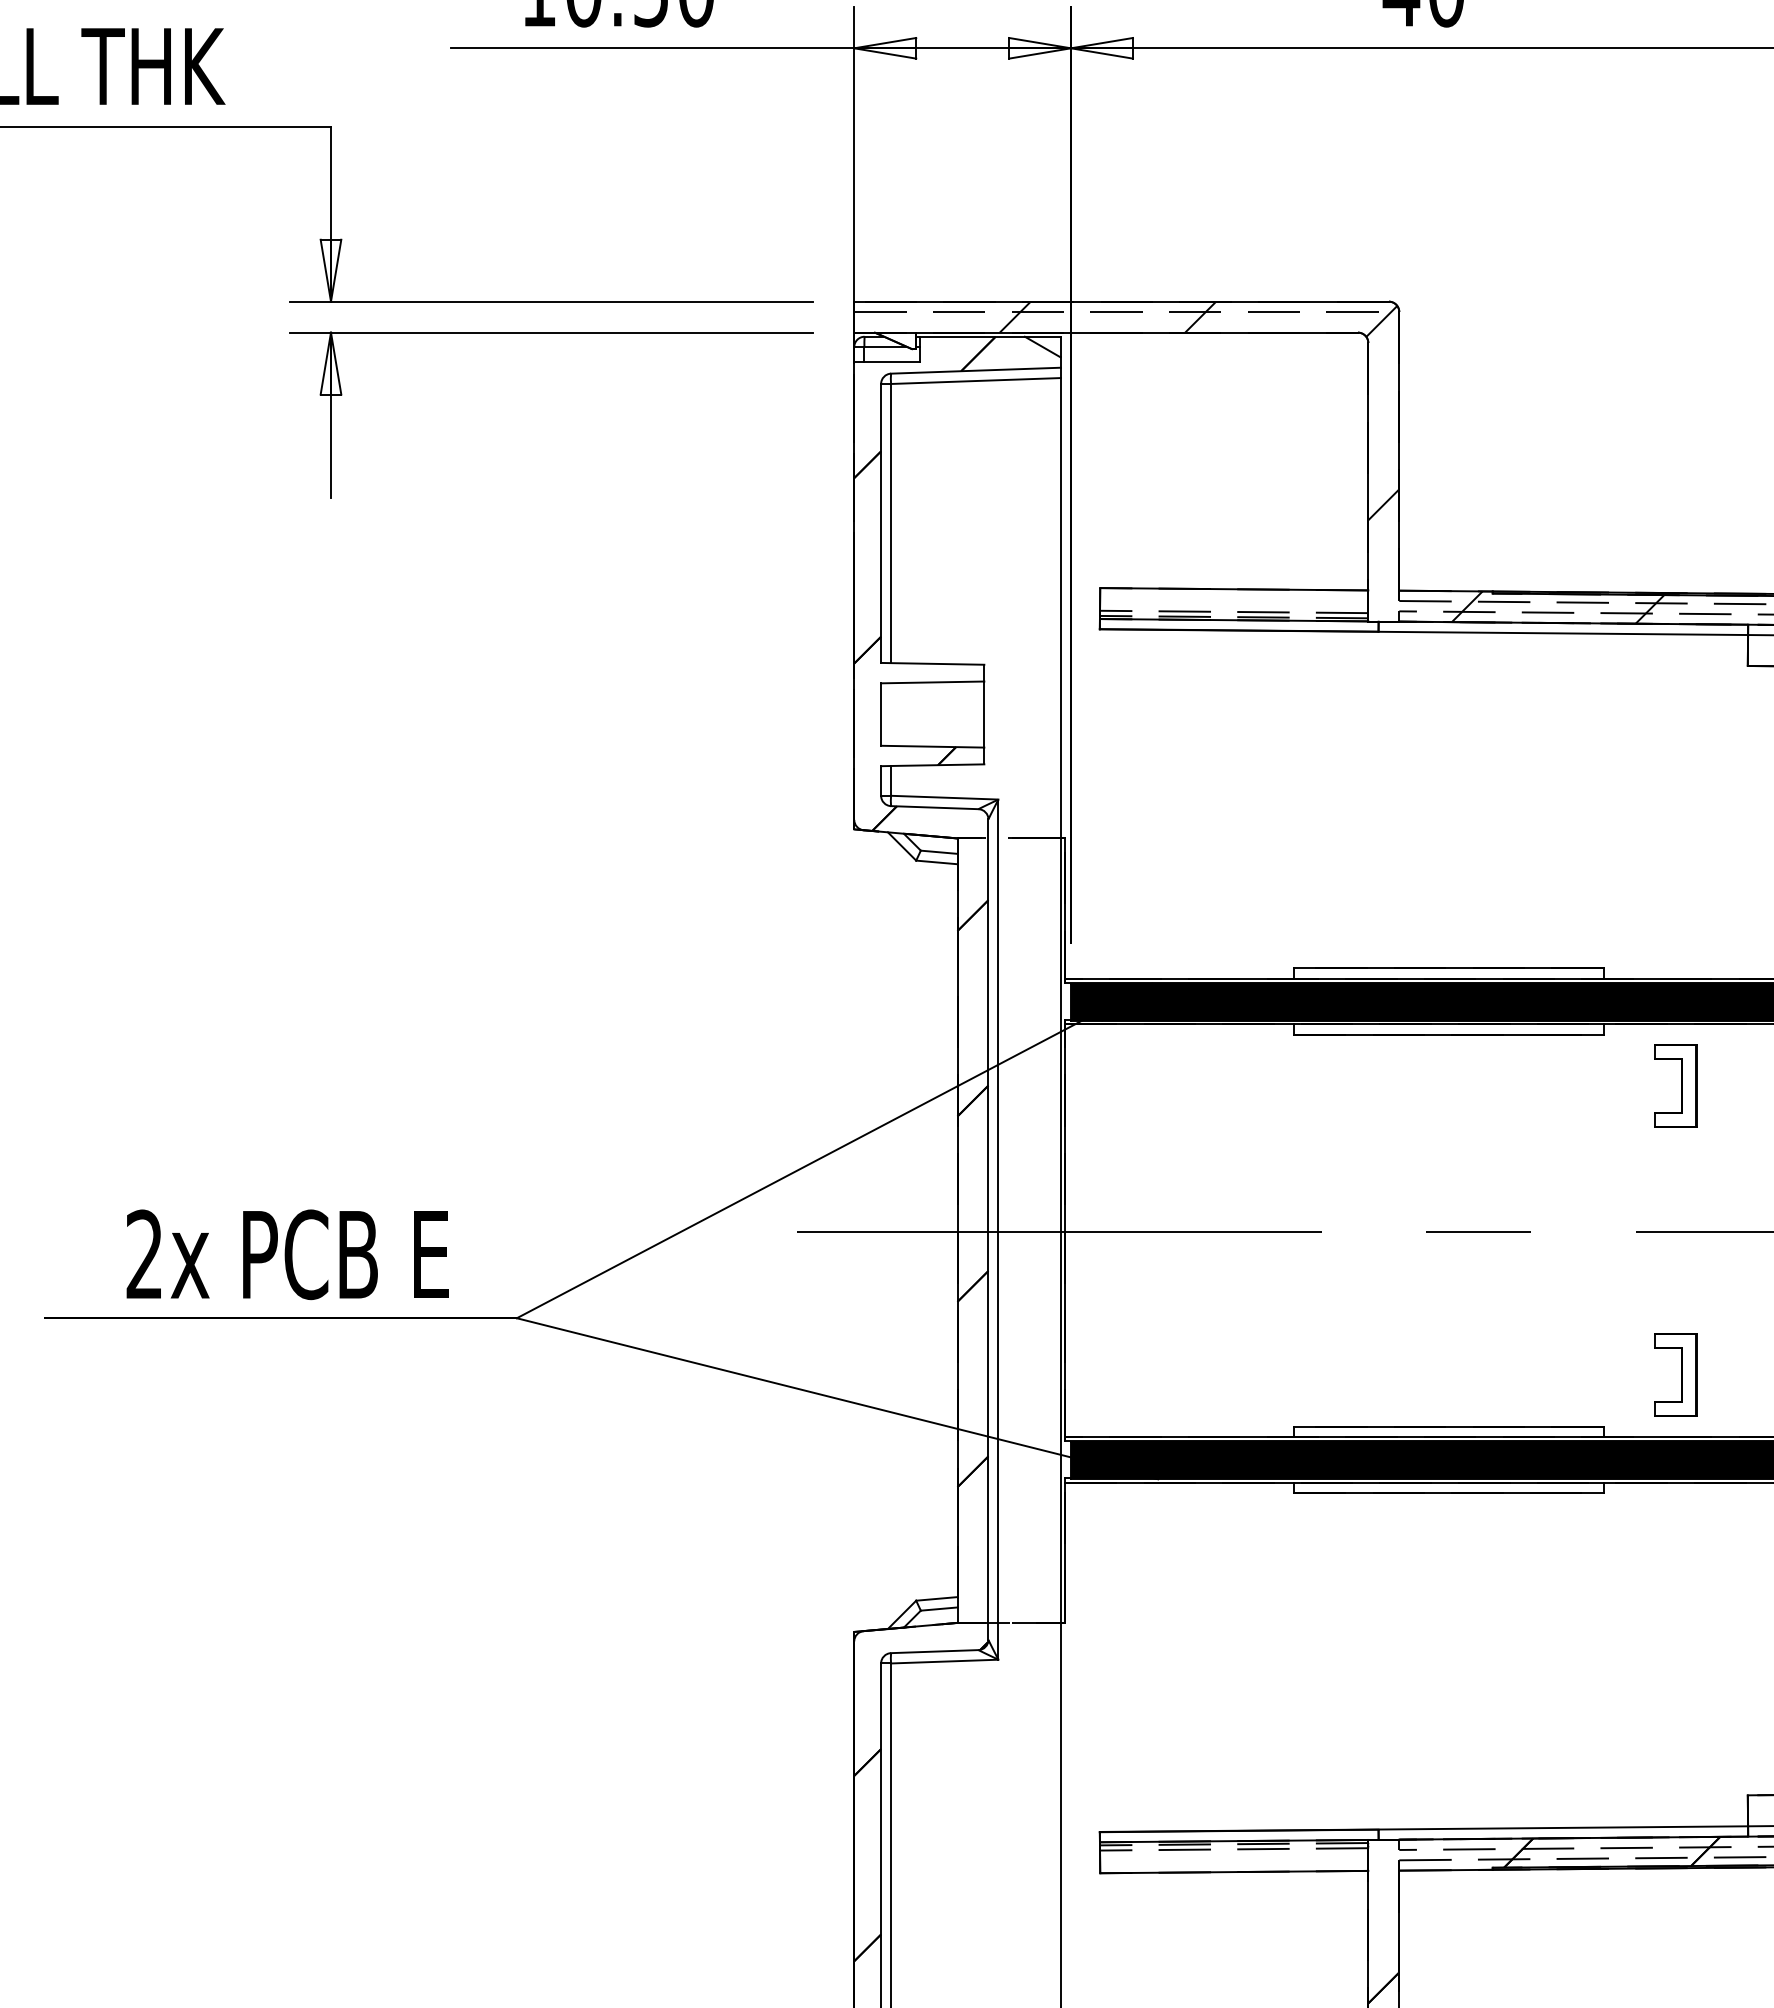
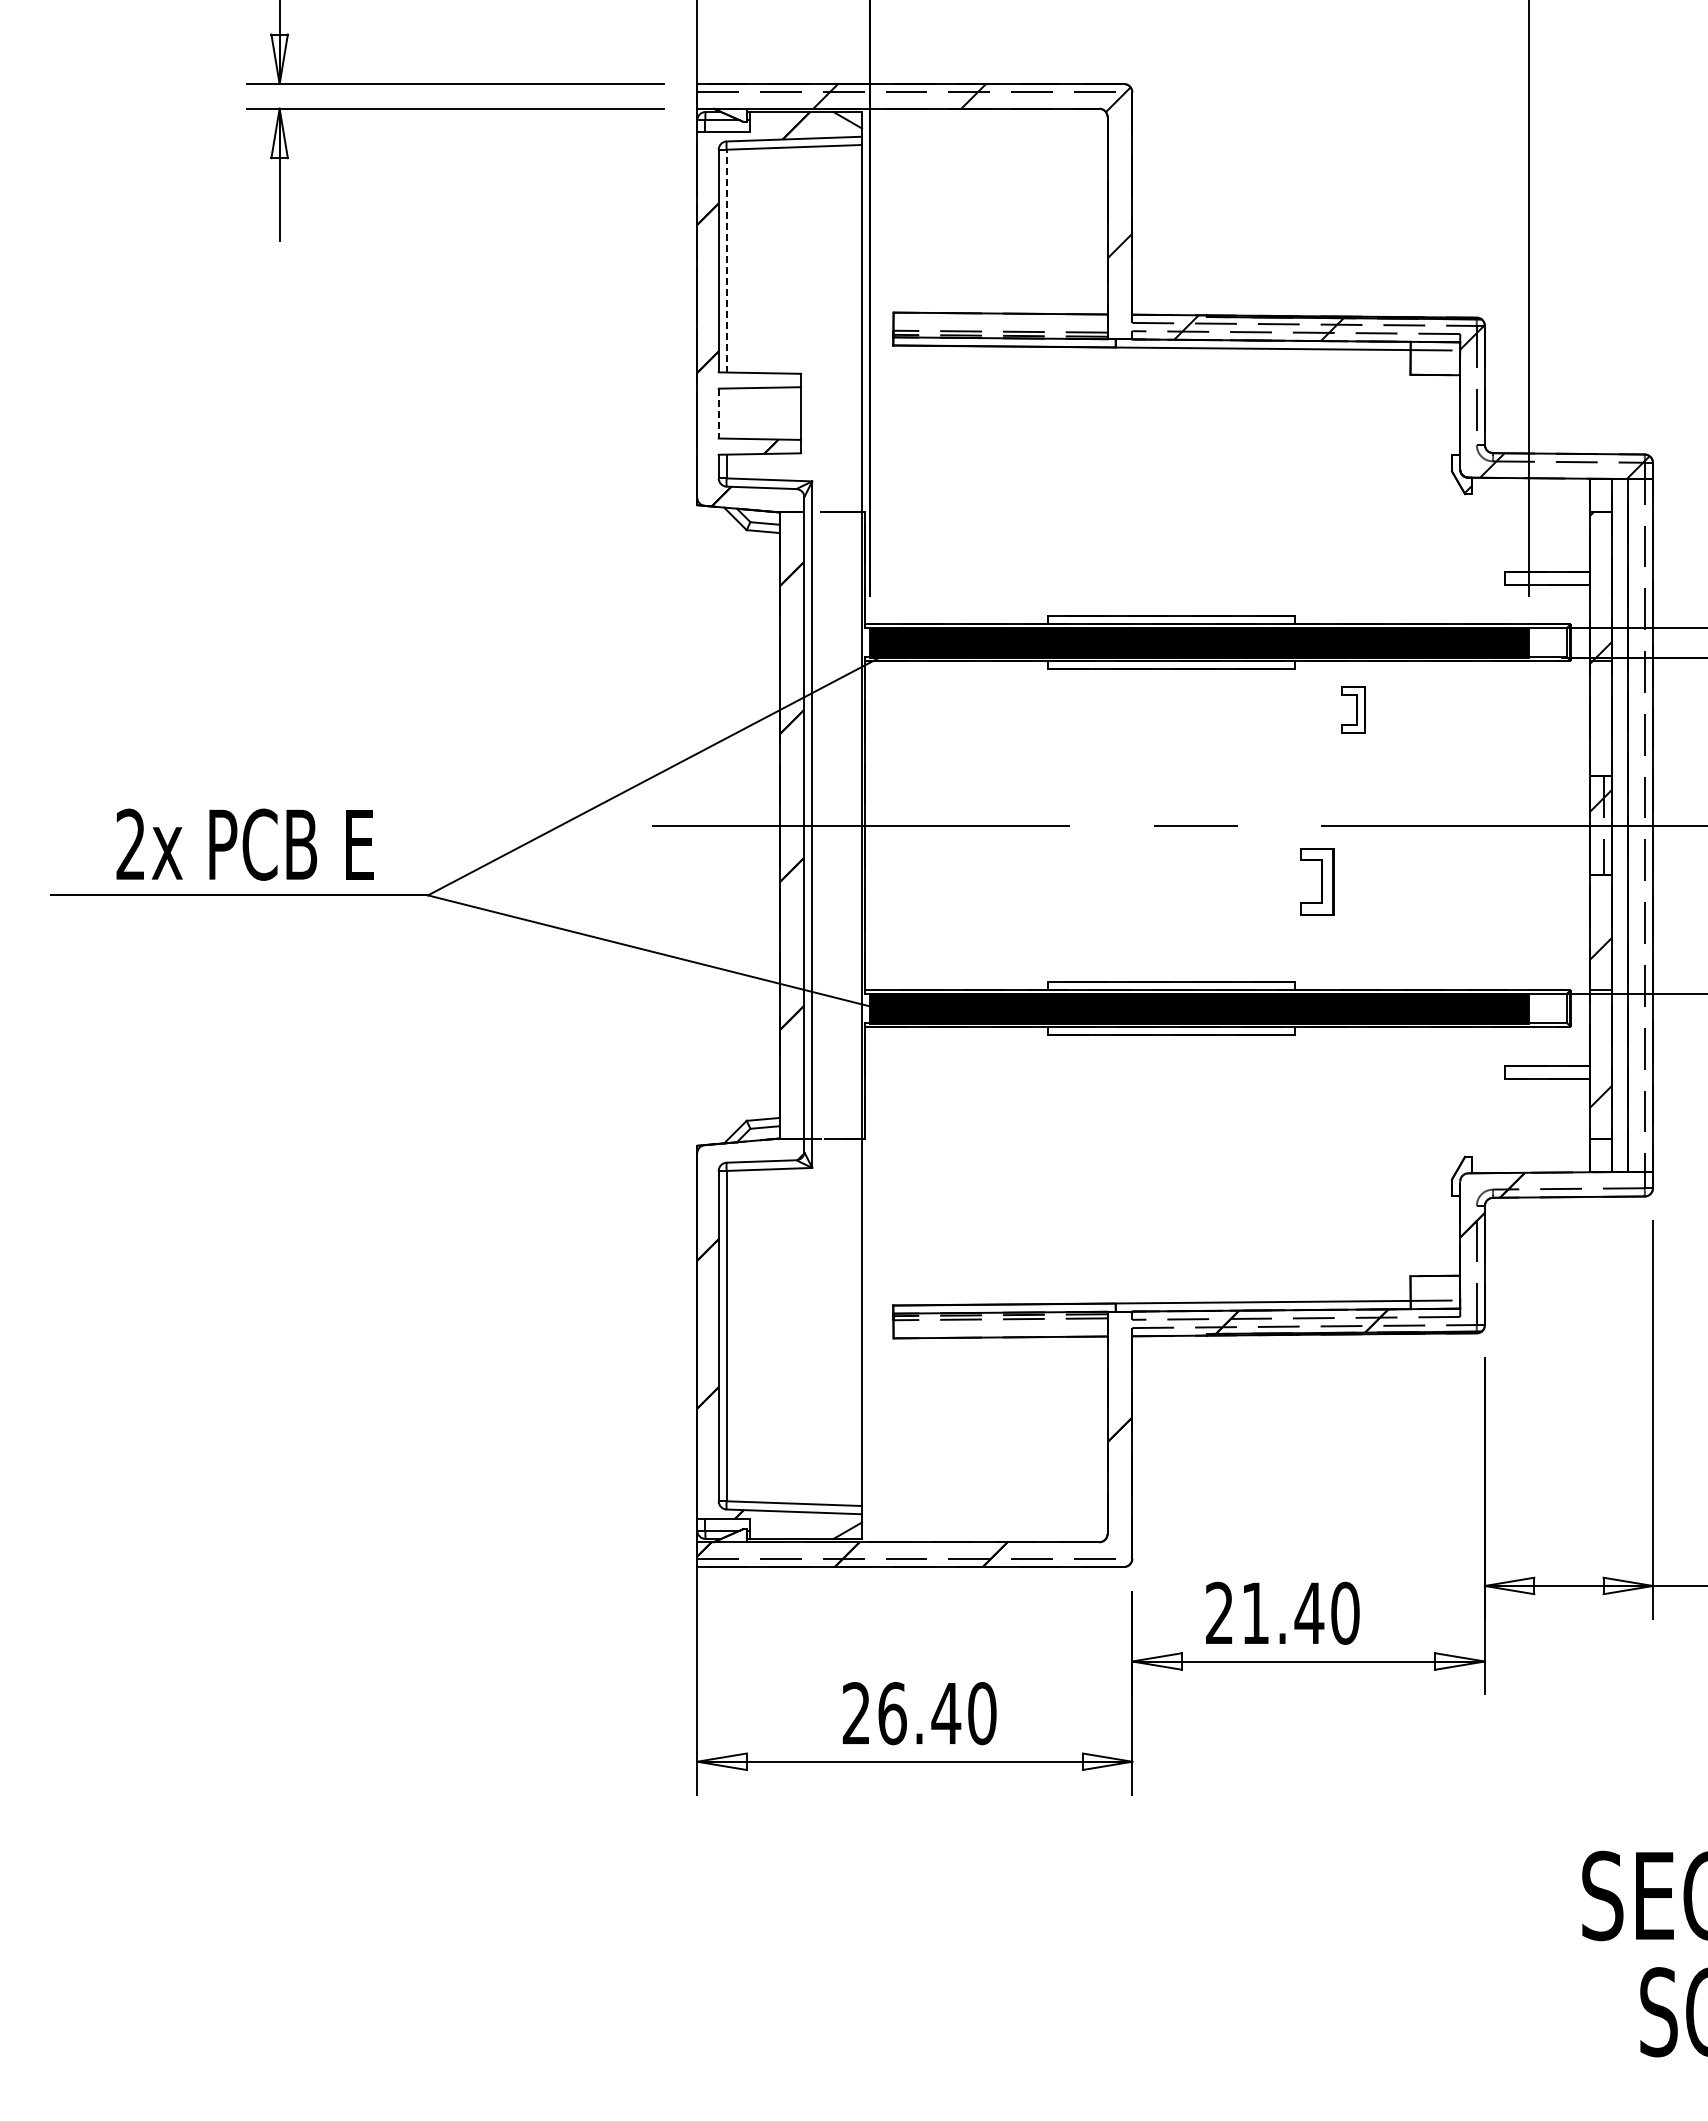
line: (890, 522) -> (726, 260), solid -> dashed
line: (880, 714) -> (718, 413), solid -> dashed
part: (1676, 1085) -> (1353, 709), size x0.7
part: (1676, 1374) -> (1317, 881), moved

